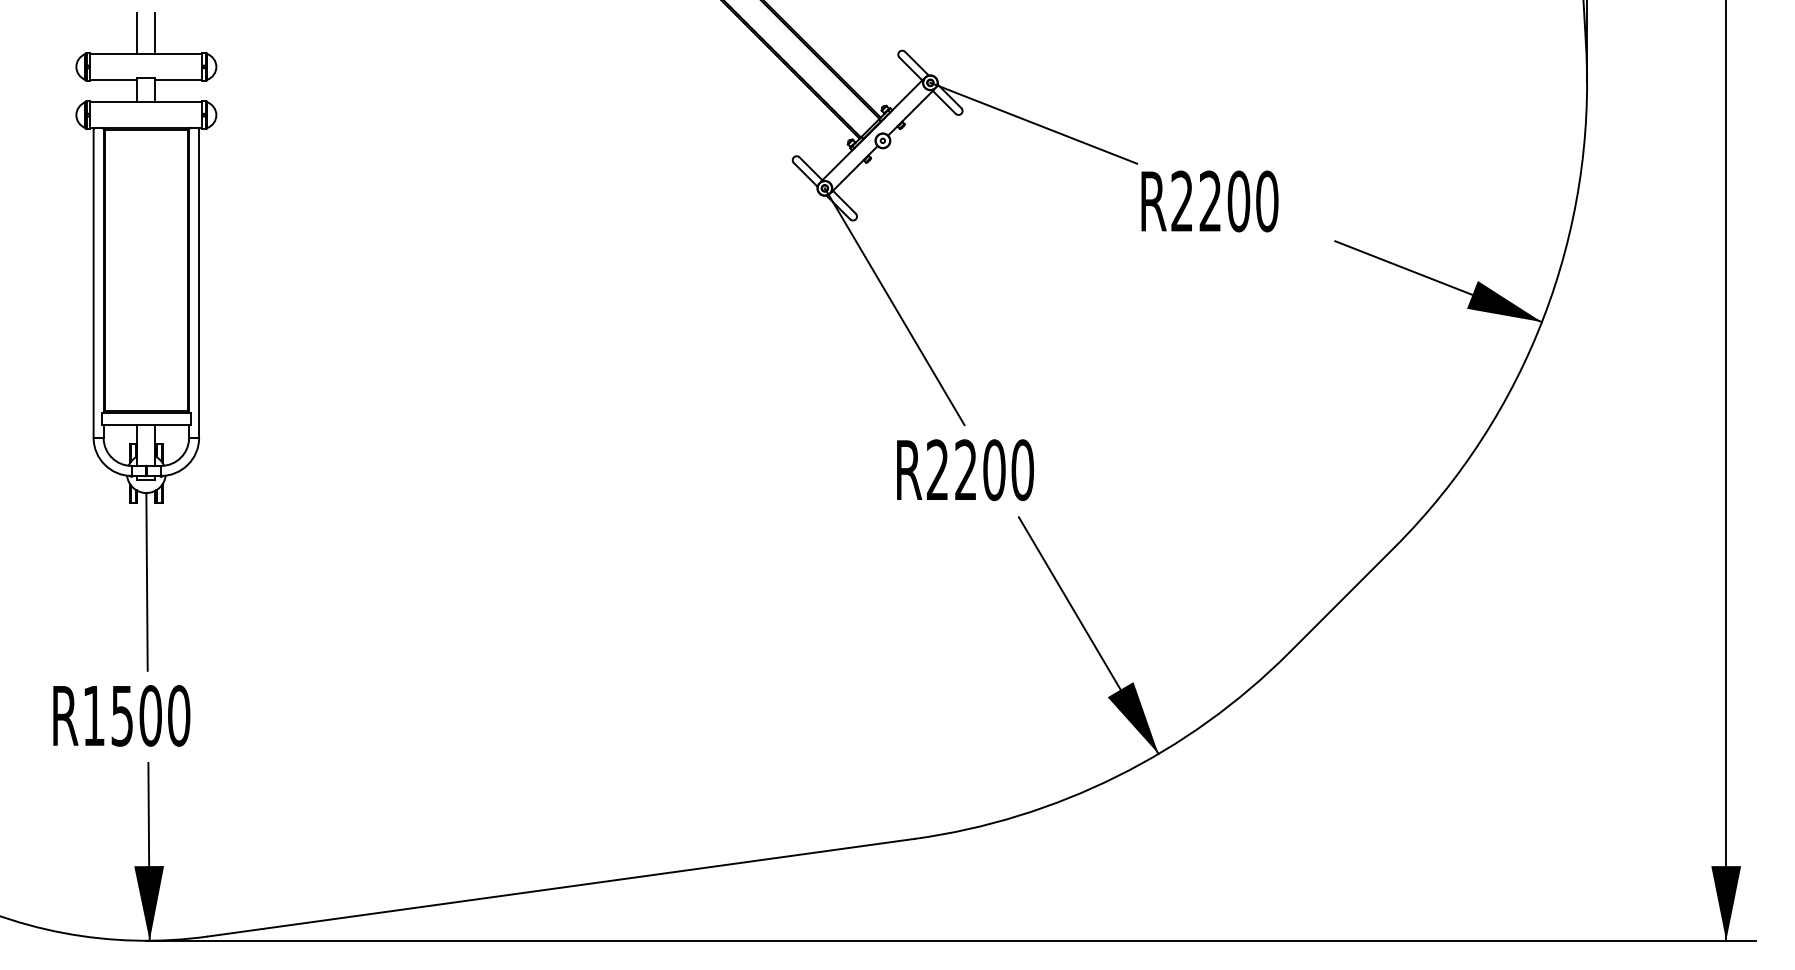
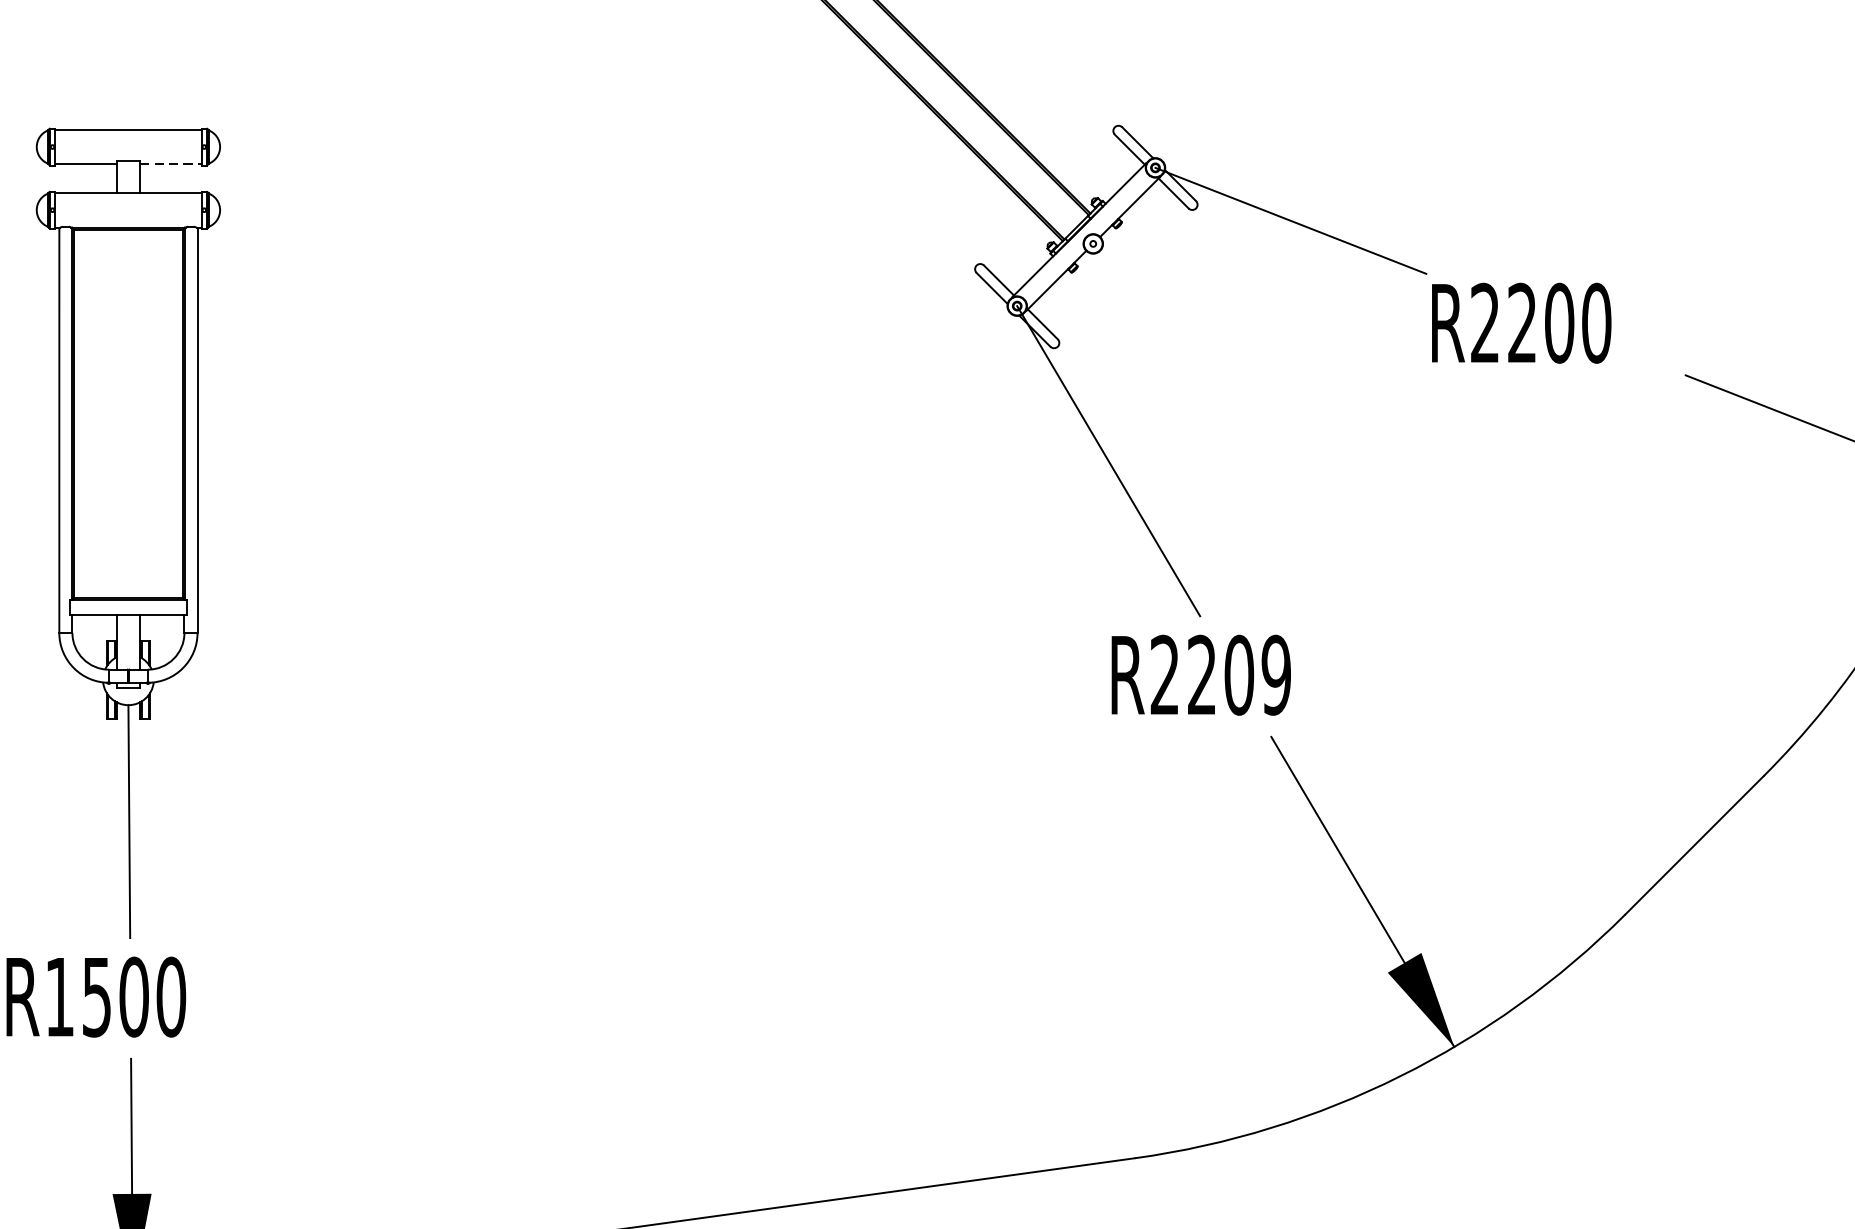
line: (137, 32) -> (116, 101), removed
line: (155, 32) -> (140, 101), removed
line: (178, 80) -> (170, 164), solid -> dashed
text: (1022, 470) -> (1276, 675), R2200 -> R2209

